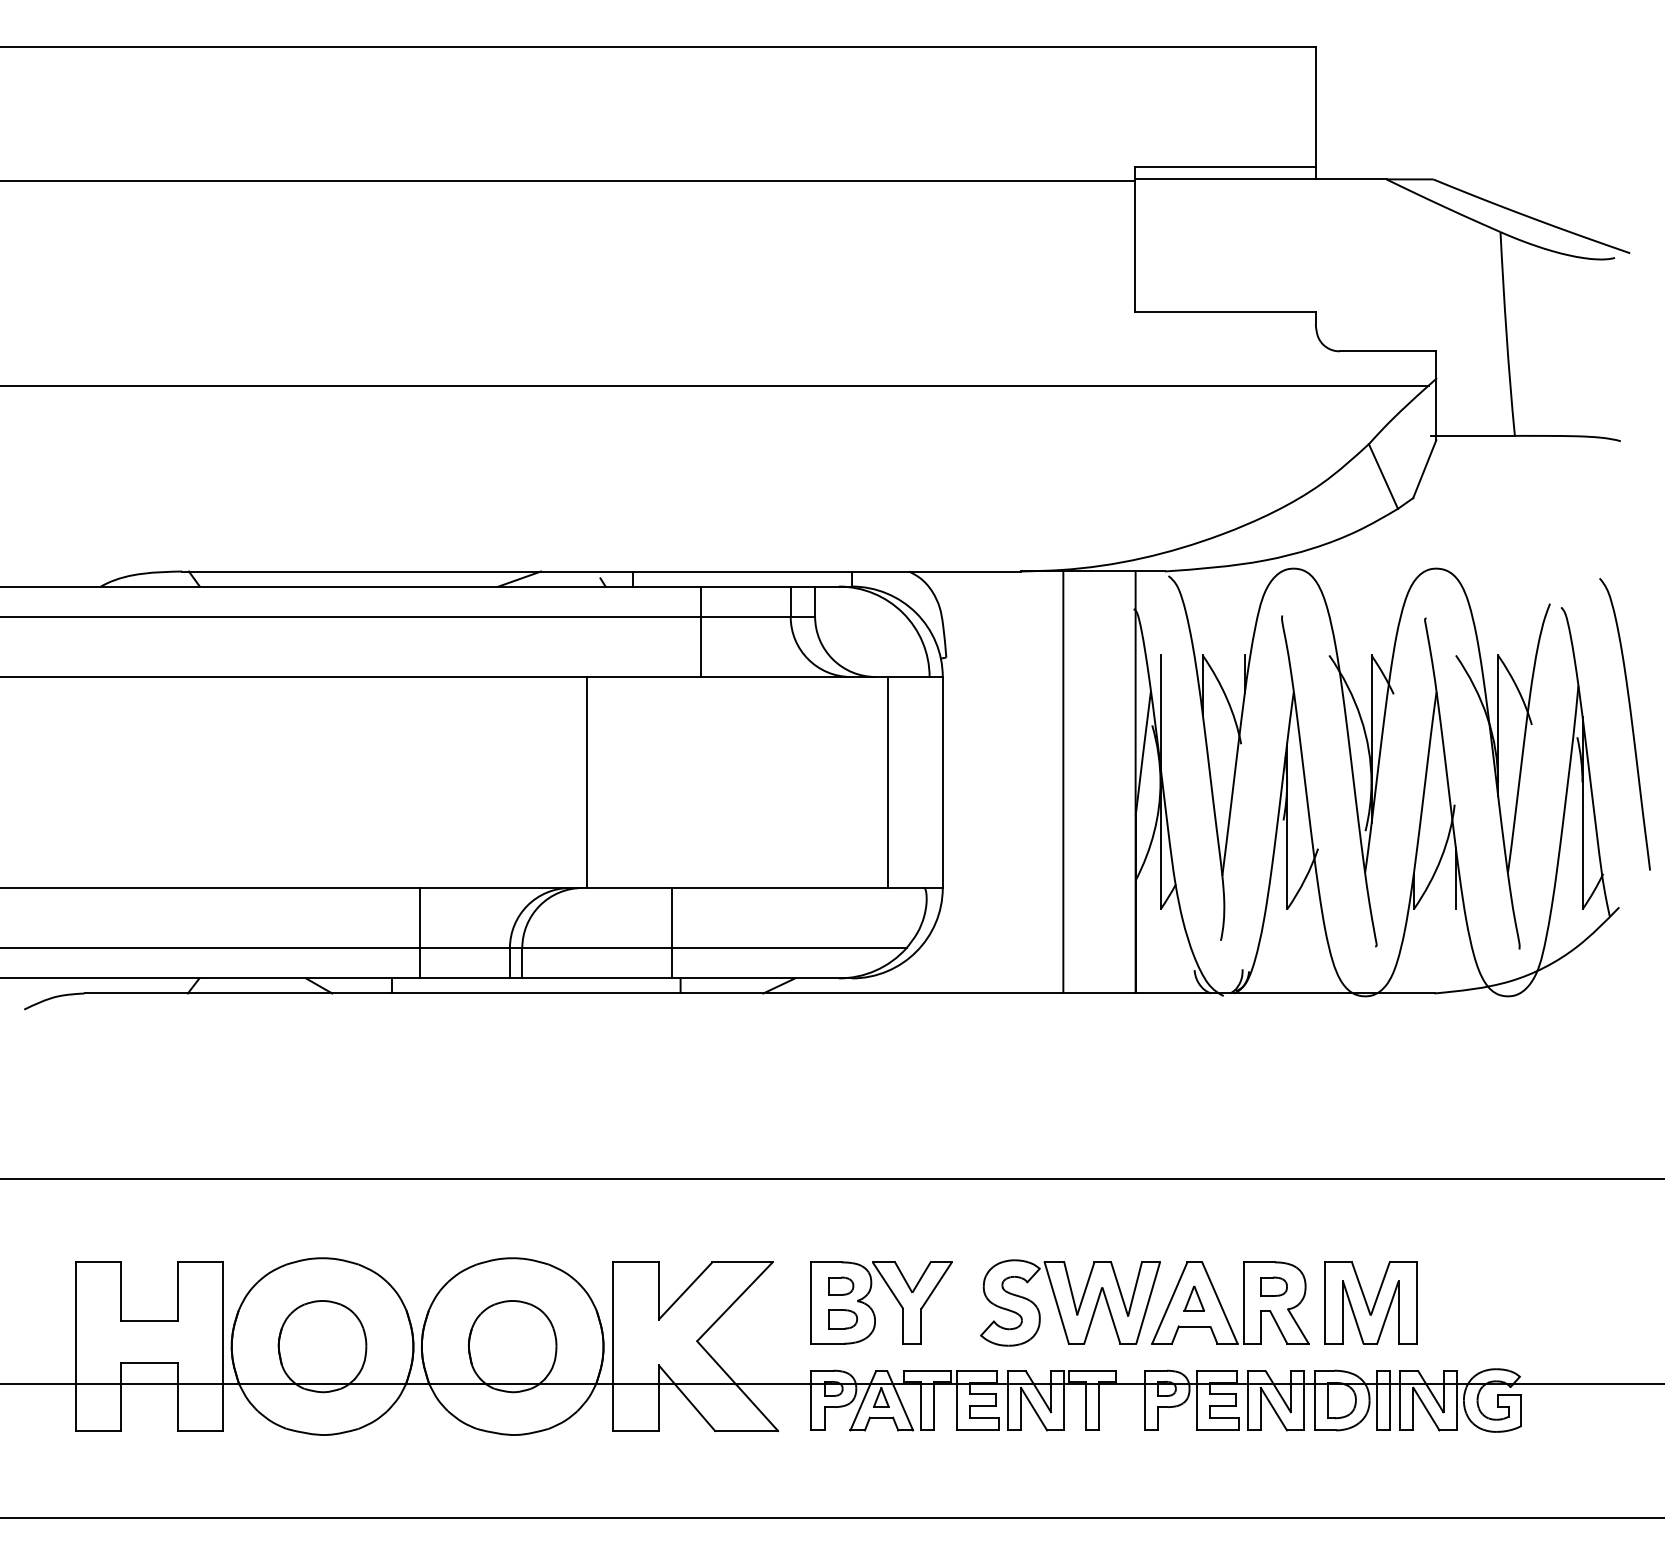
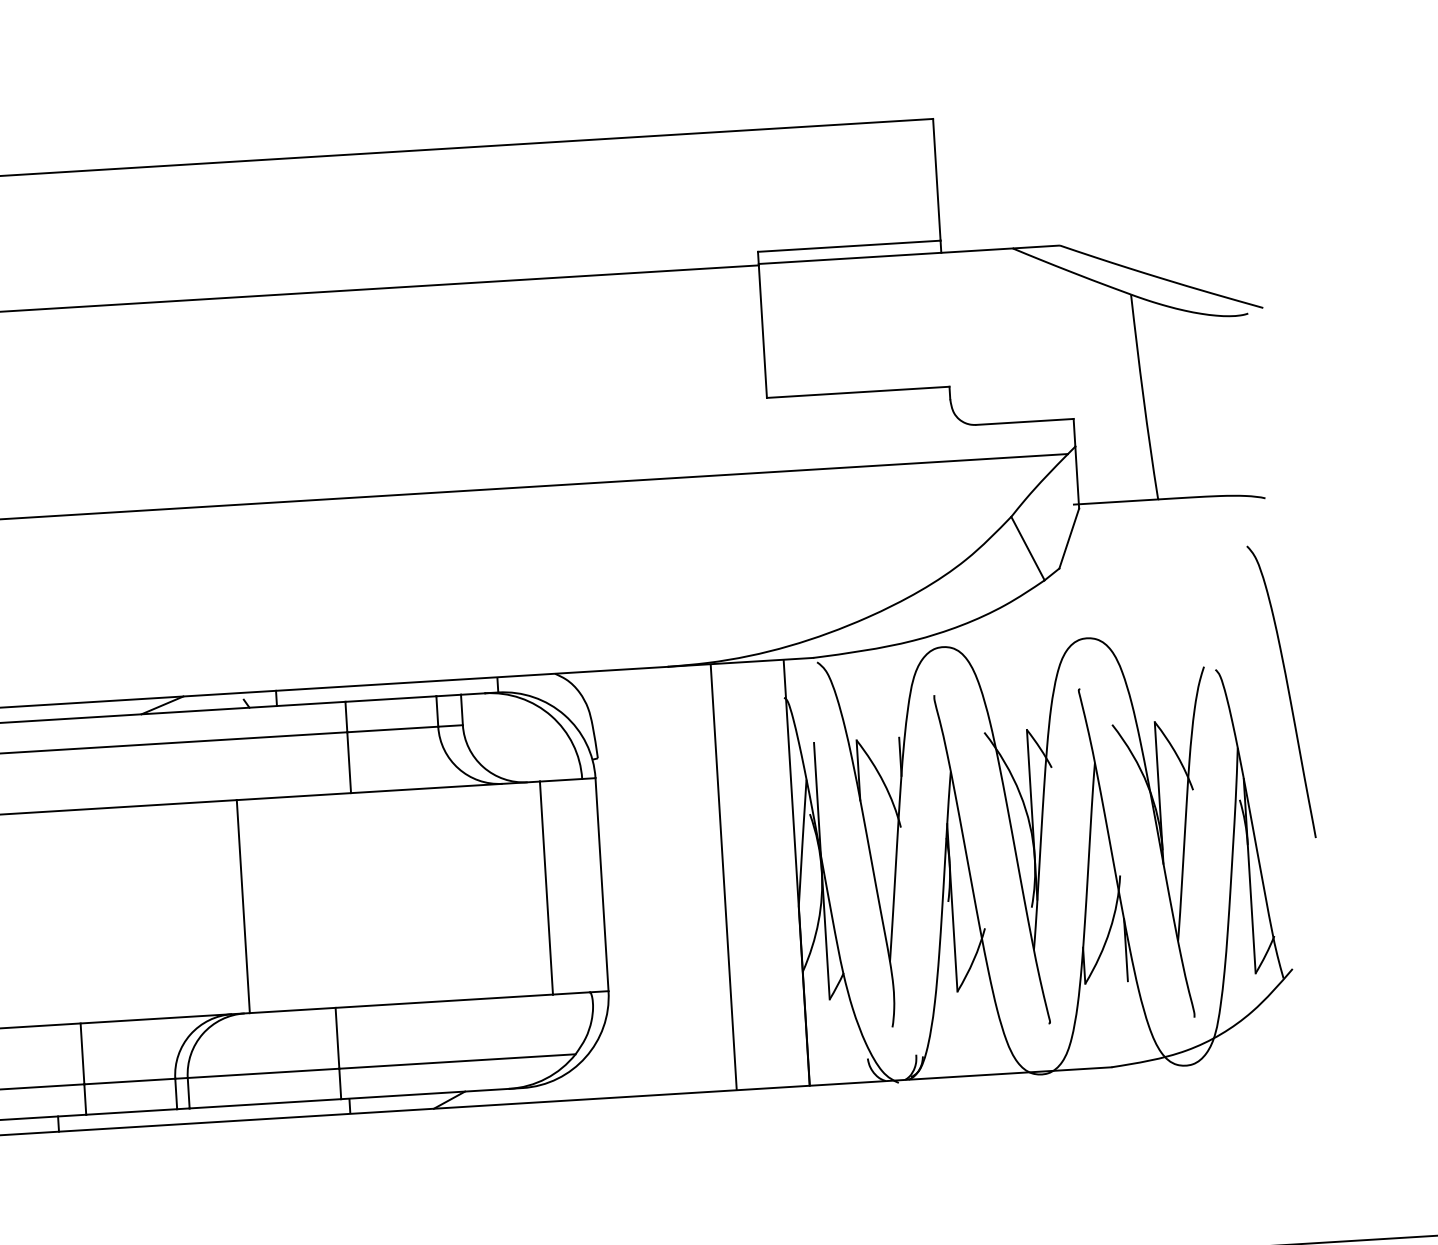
curve: (1631, 724) -> (1288, 691), moved

